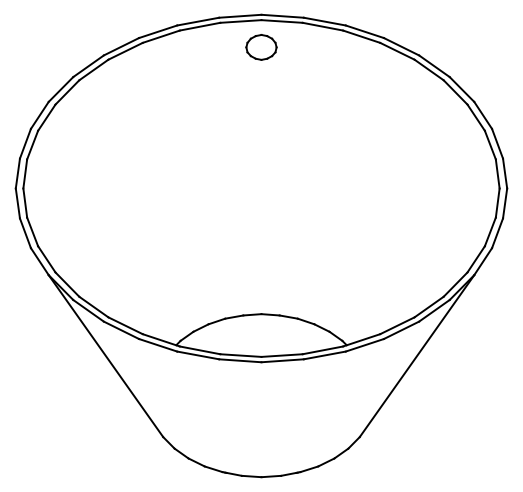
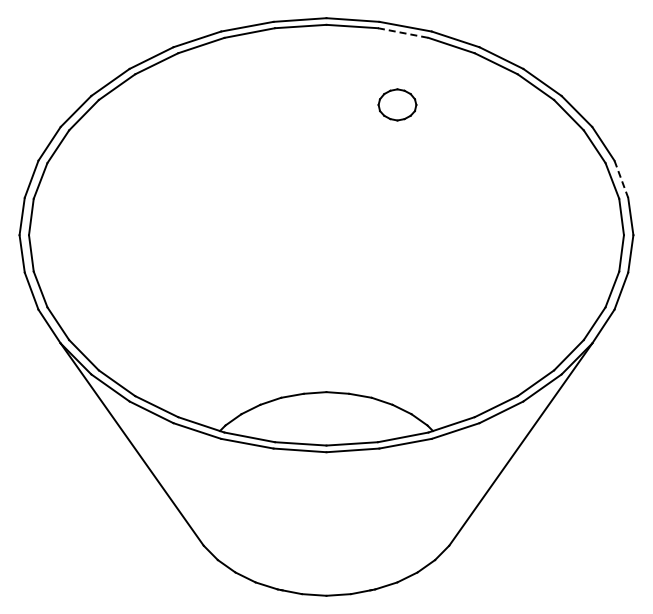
line: (323, 27) -> (403, 33), solid -> dashed
part: (261, 47) -> (397, 104), moved
line: (497, 143) -> (621, 179), solid -> dashed

